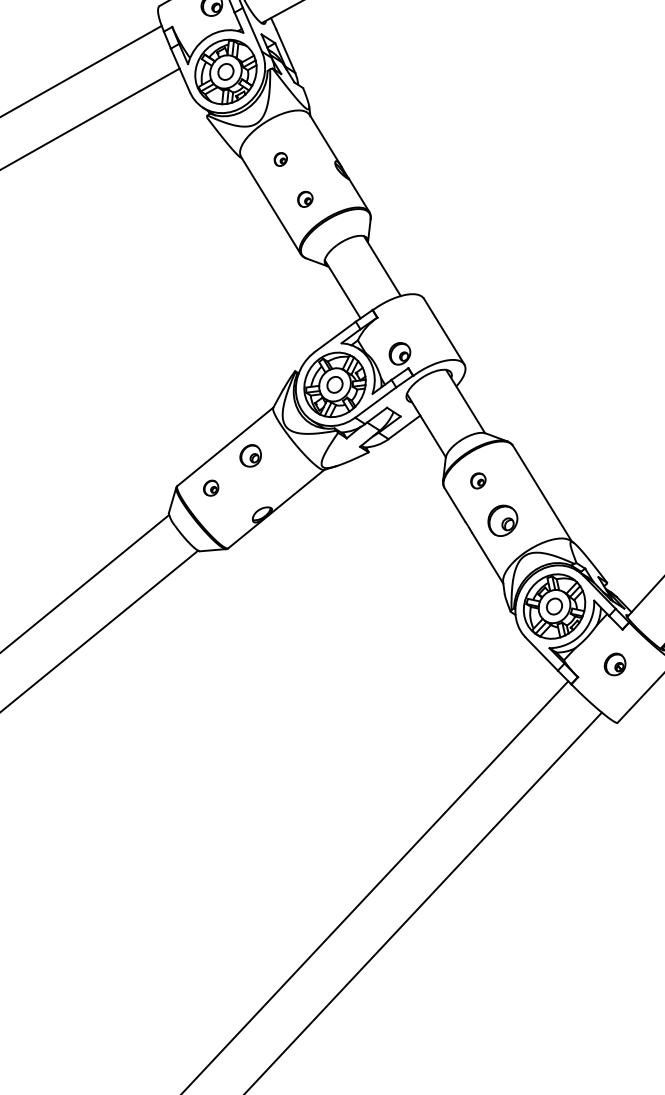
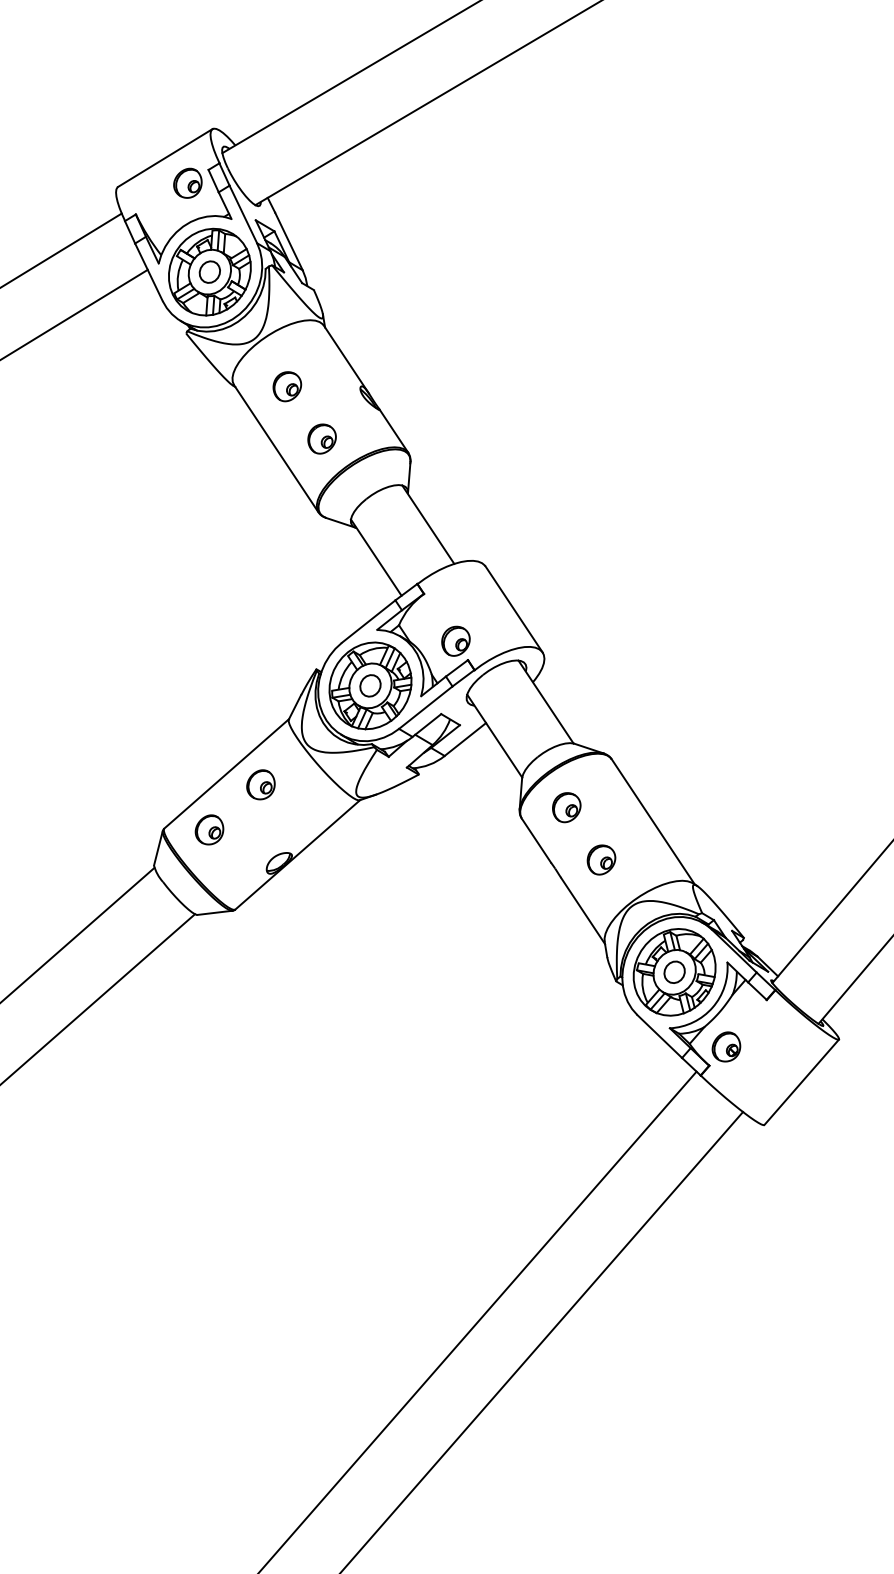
part: (280, 159) -> (287, 386), size x1.67
part: (304, 199) -> (321, 438), size x1.43
part: (478, 480) -> (566, 807), size x1.43
part: (211, 487) -> (209, 829), size x1.43
part: (502, 520) -> (601, 859), size x0.71
part: (615, 664) -> (726, 1046), moved

